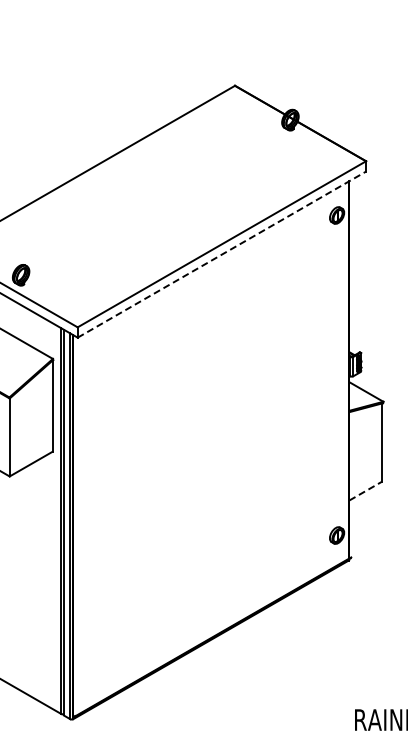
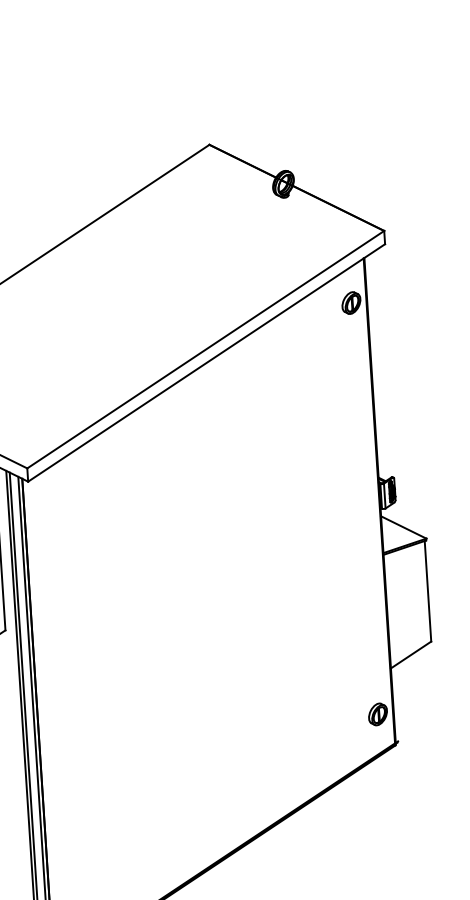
line: (222, 254) -> (207, 362), dashed -> solid
line: (365, 491) -> (410, 655), dashed -> solid

